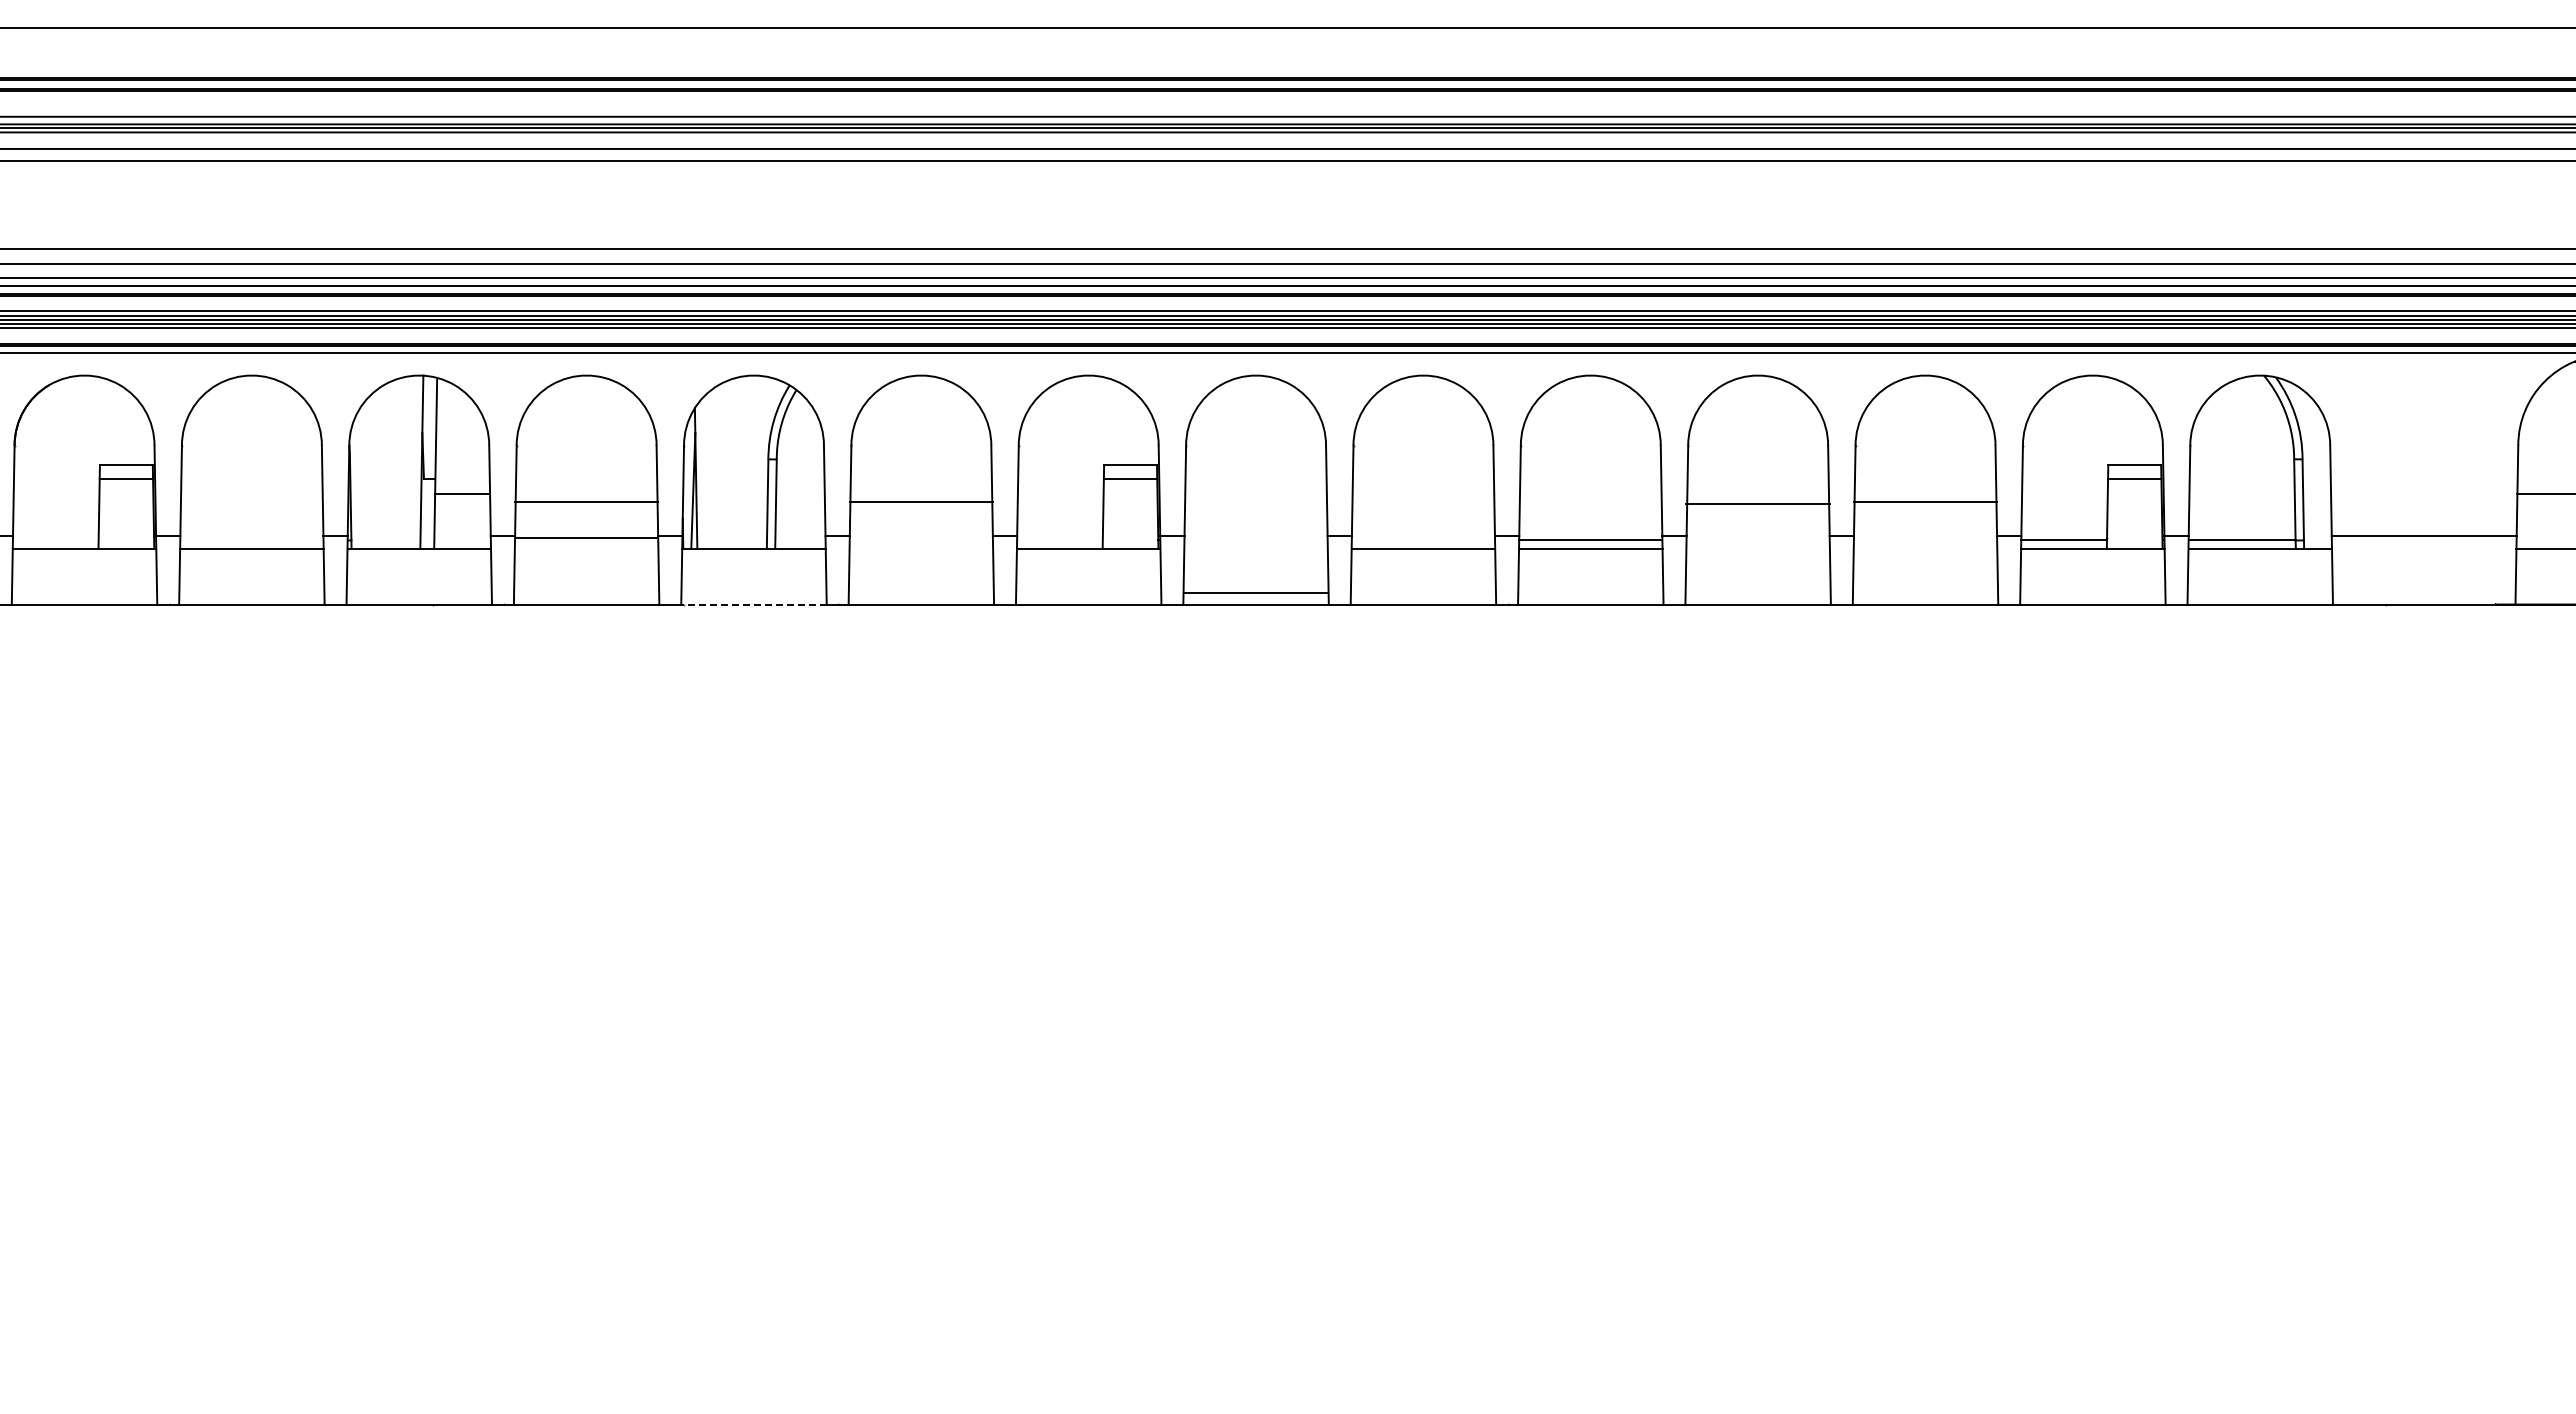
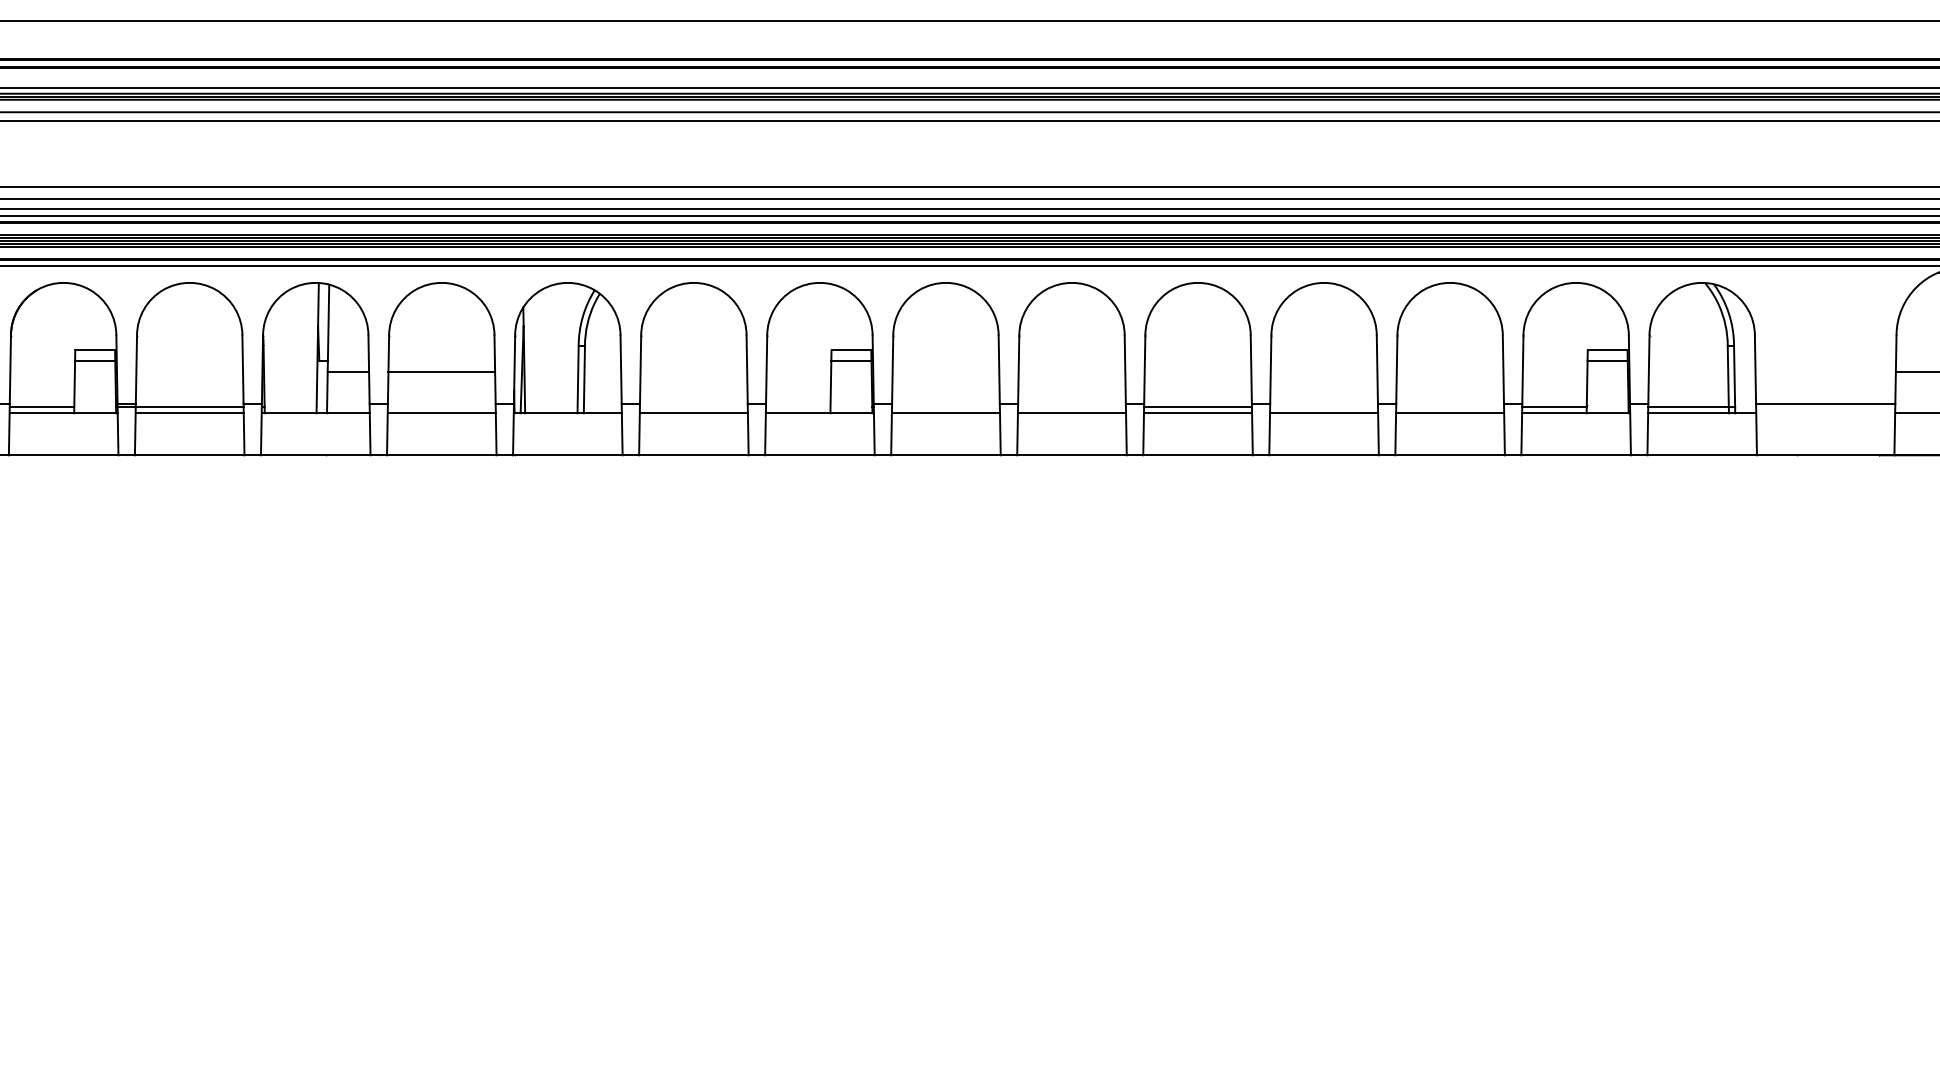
line: (586, 501) -> (441, 413), moved
line: (921, 501) -> (693, 413), moved
line: (1925, 501) -> (1450, 413), moved
line: (1757, 503) -> (1323, 413), moved
line: (586, 537) -> (441, 371), moved
line: (55, 540) -> (41, 407), added
line: (238, 540) -> (179, 407), added
line: (1255, 592) -> (945, 413), moved
line: (753, 604) -> (567, 455), dashed -> solid

